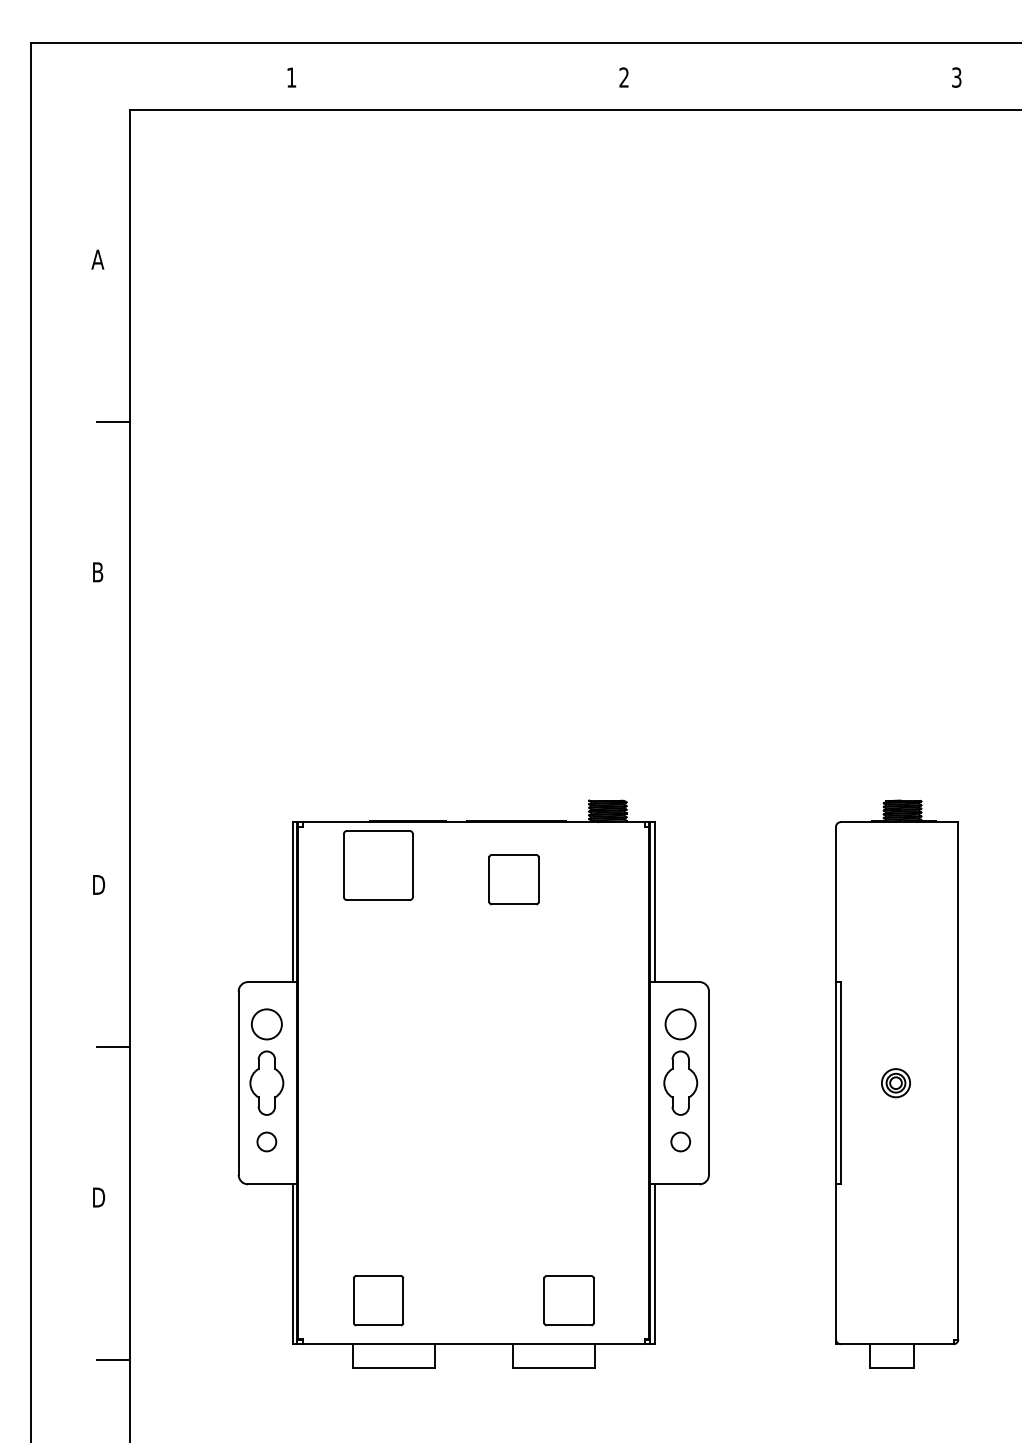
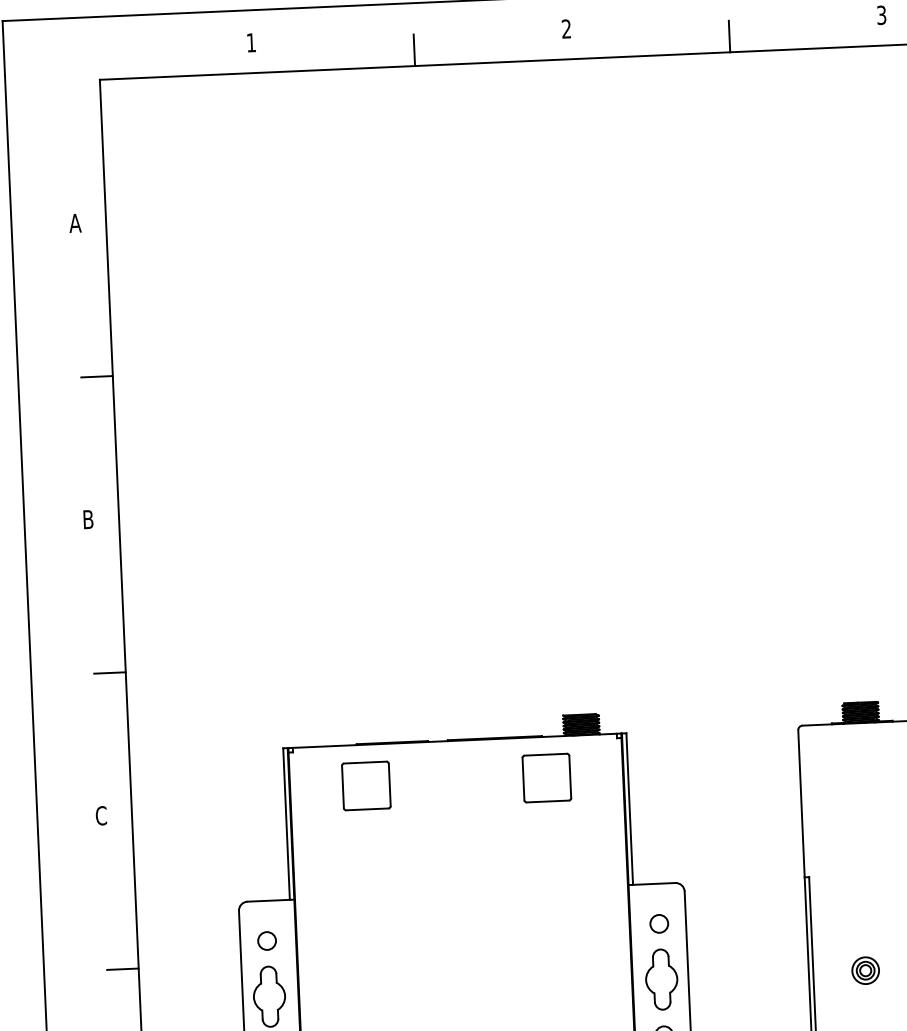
line: (462, 92) -> (413, 49), added
line: (795, 92) -> (729, 36), added
line: (113, 734) -> (109, 672), added
part: (378, 865) -> (366, 785), size x0.71
part: (513, 879) -> (546, 777), moved
text: (98, 884) -> (101, 815), D -> C
circle: (266, 1024) -> (266, 941), size x0.62
circle: (680, 1024) -> (659, 923), size x0.62

